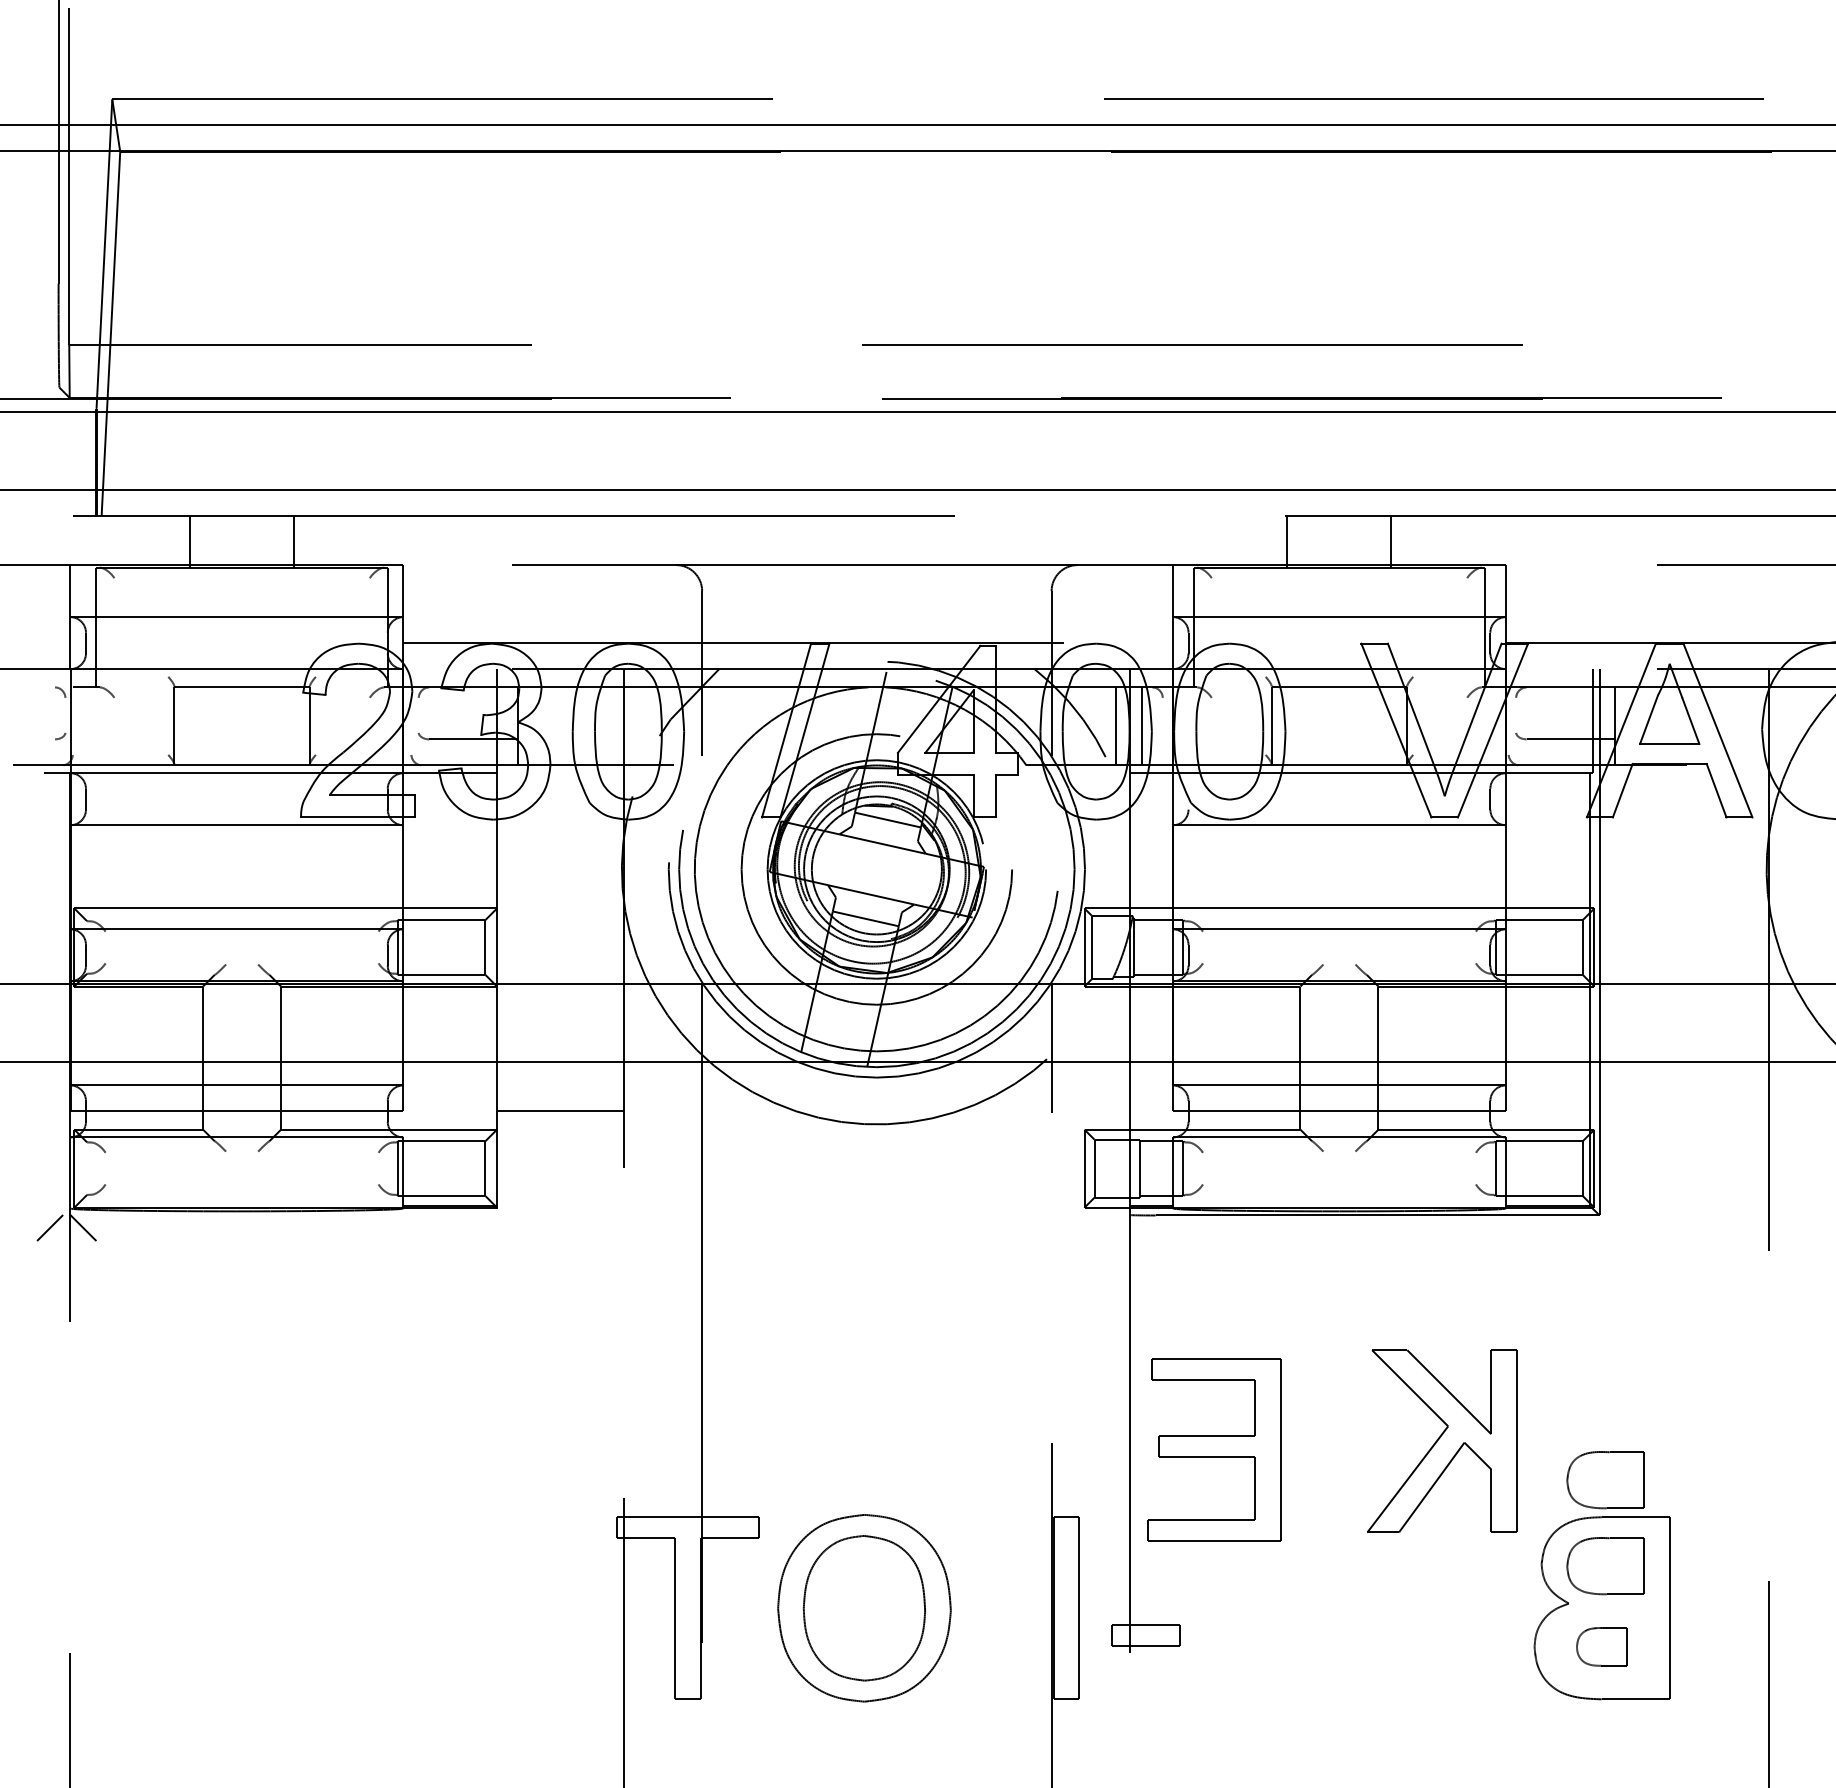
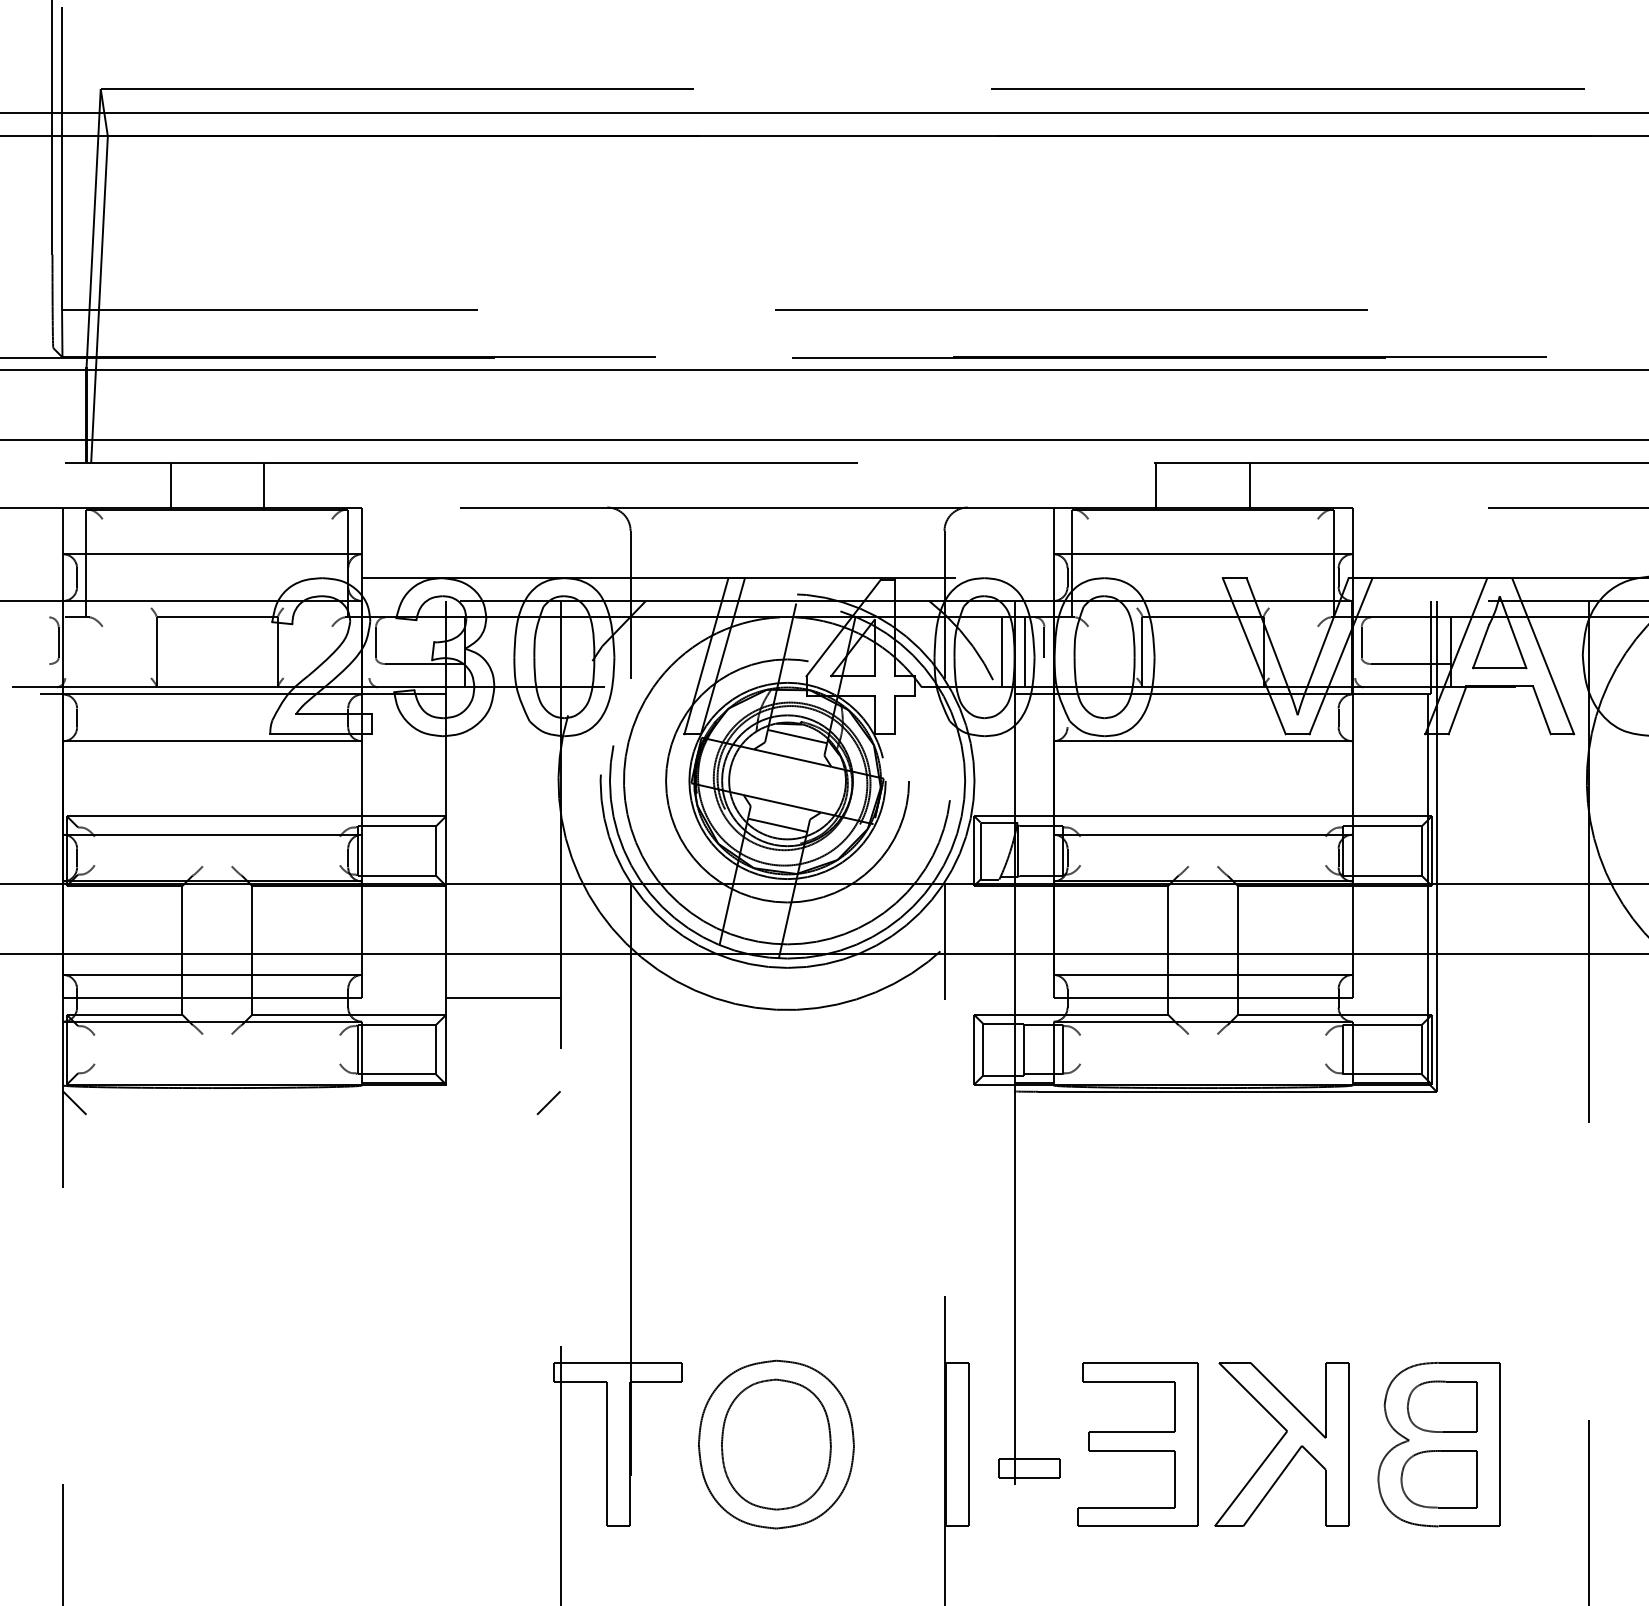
line: (65, 714) -> (58, 641), added
line: (418, 714) -> (375, 641), added
line: (1162, 714) -> (1044, 641), added
line: (1516, 714) -> (1362, 641), added
line: (49, 1227) -> (548, 1102), moved
part: (1442, 1440) -> (1282, 1443), moved
part: (1214, 1449) -> (1138, 1443), moved
part: (1605, 1480) -> (1442, 1329), removed
part: (1601, 1646) -> (1438, 1478), size x1.67

